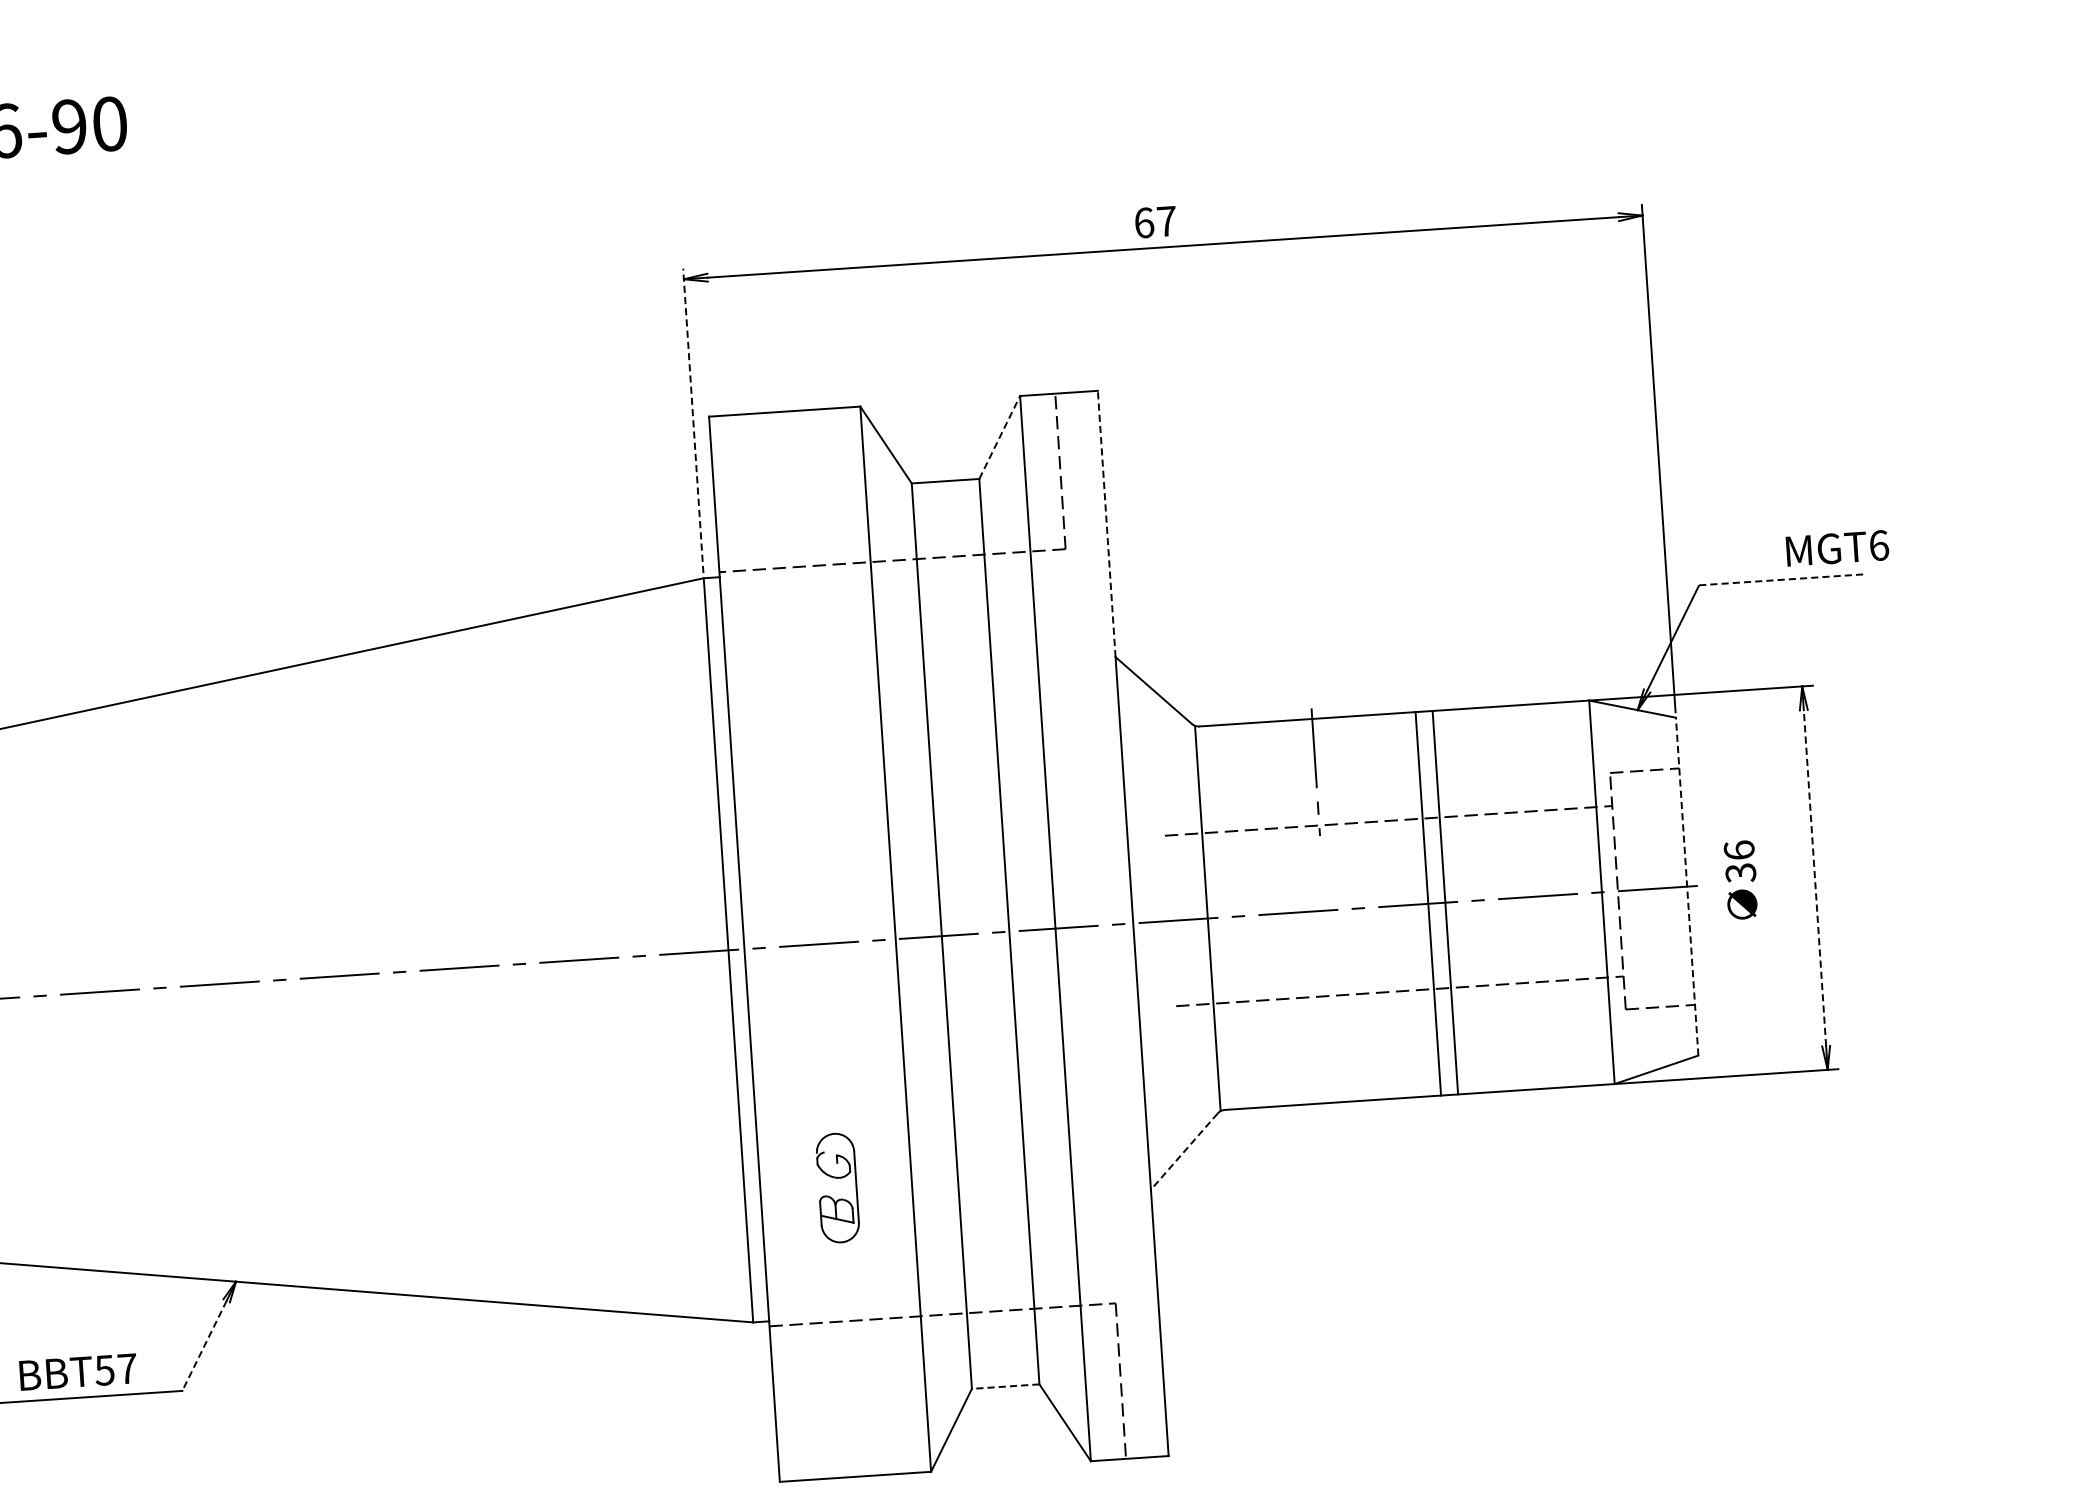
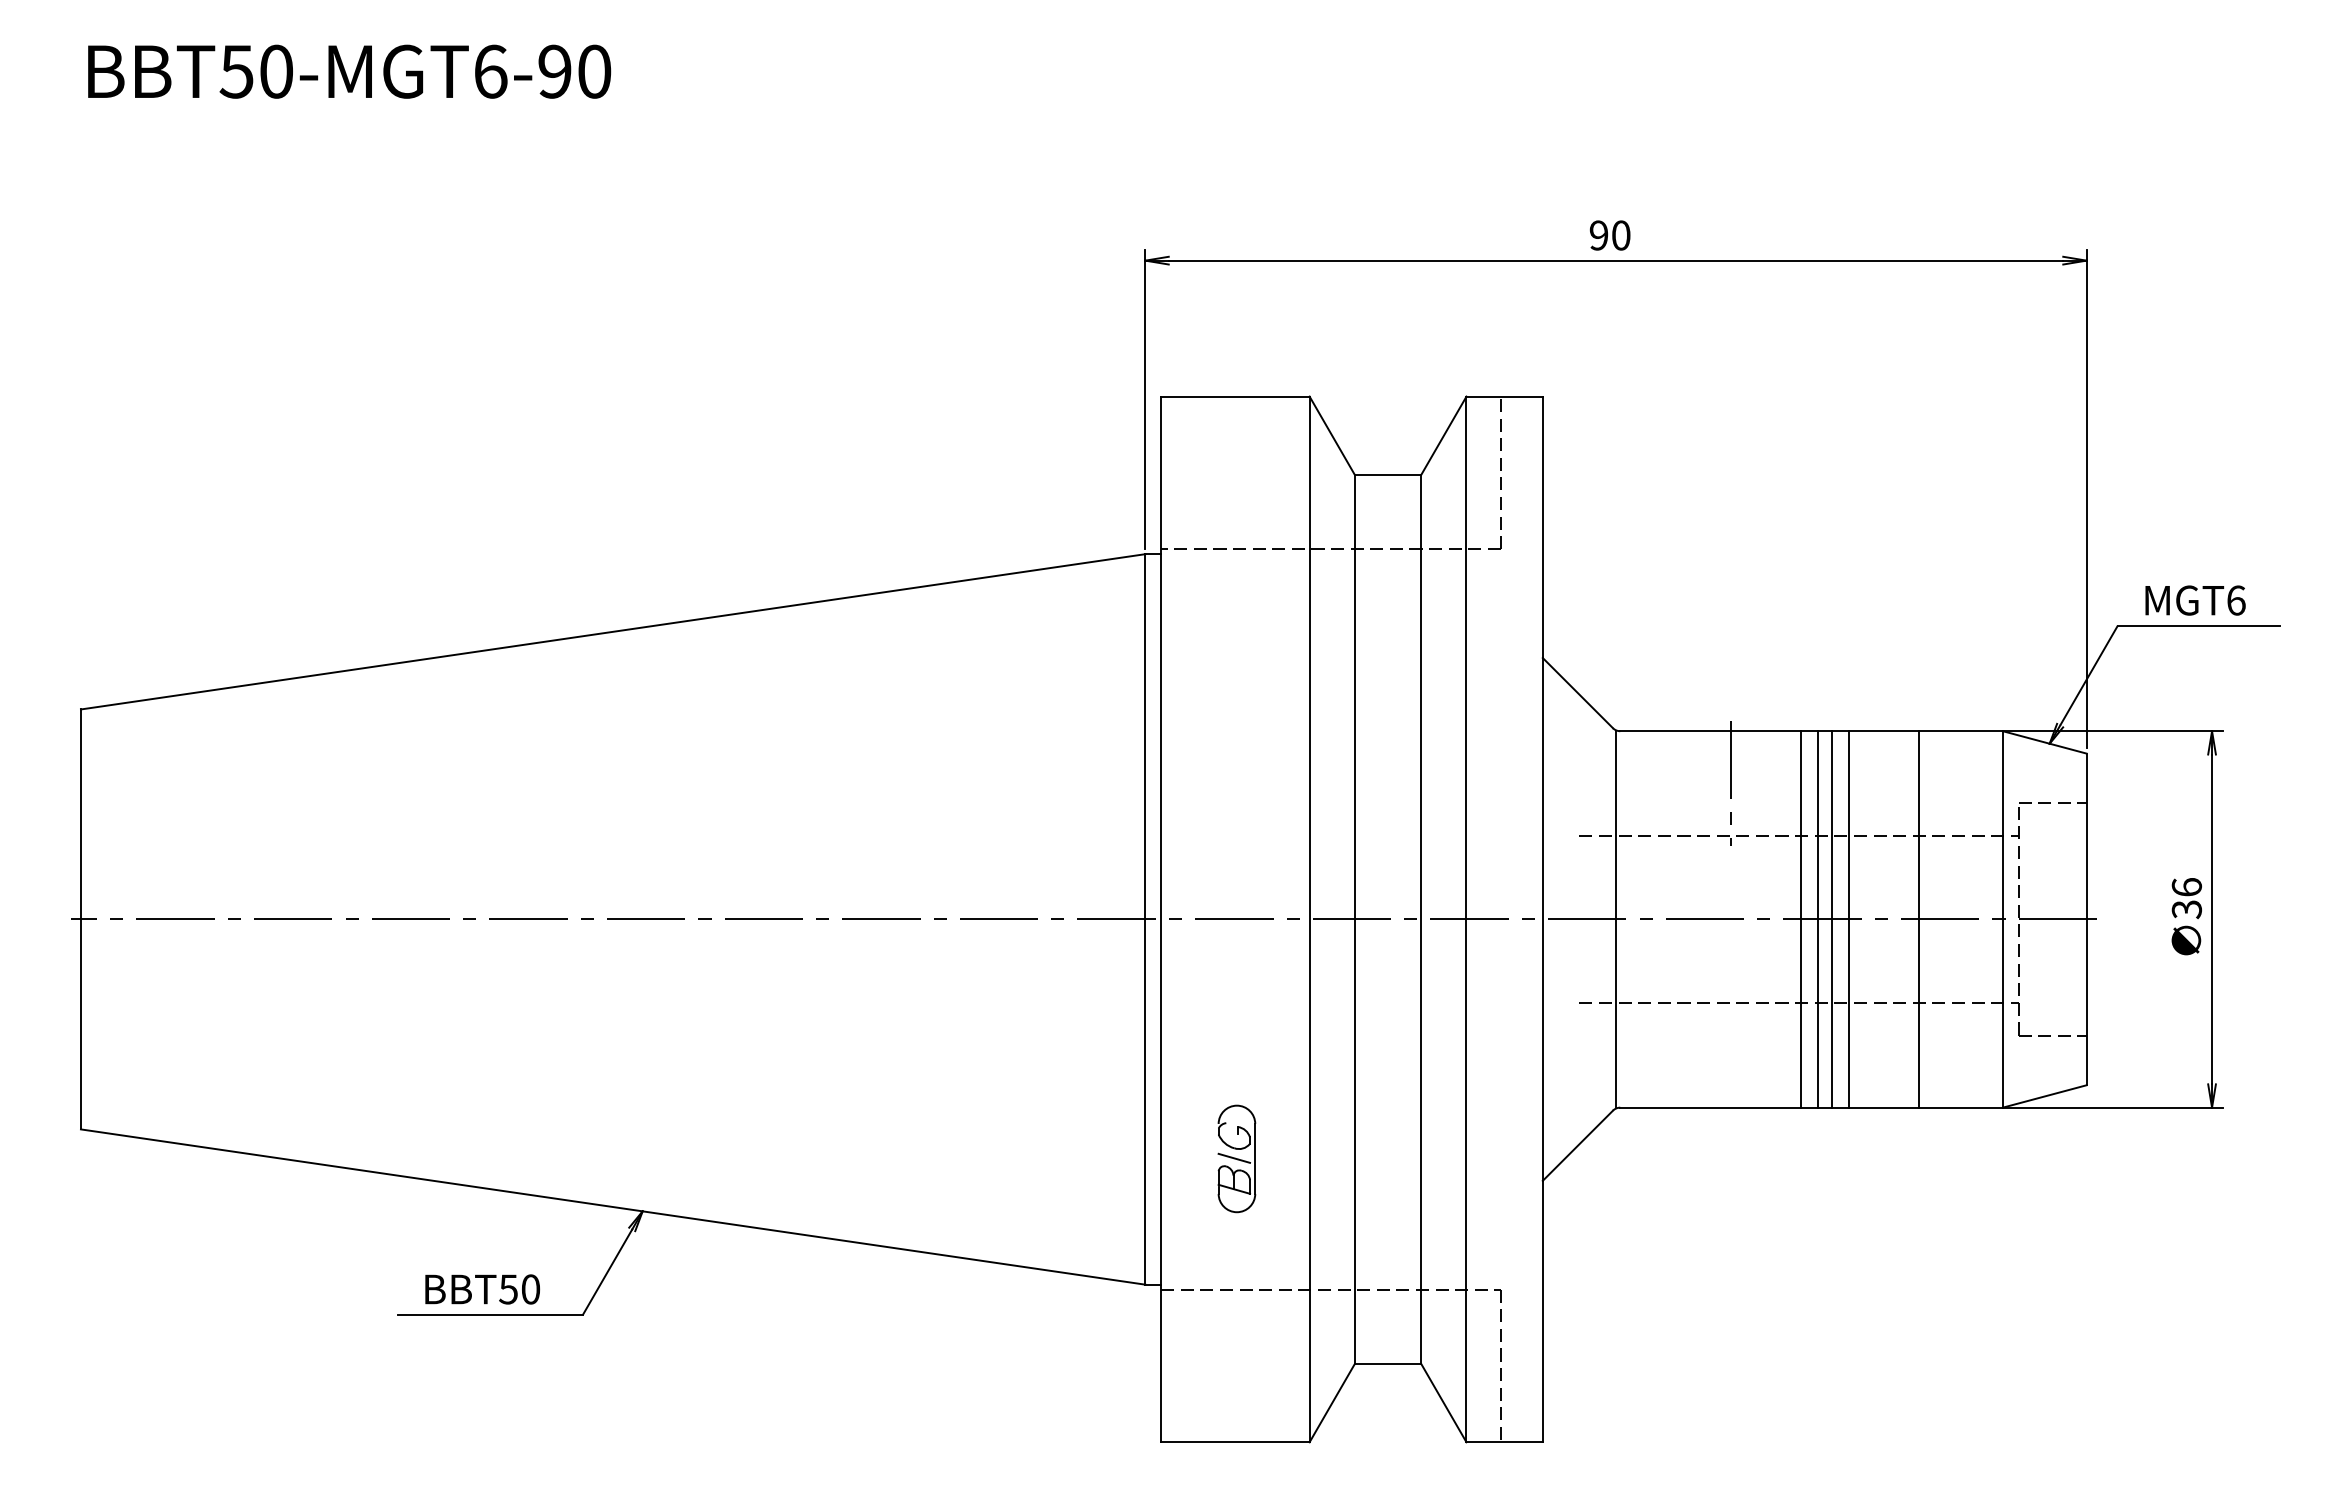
text: (1154, 222) -> (1609, 235), 67 -> 90
line: (693, 420) -> (1145, 399), dashed -> solid
line: (1000, 437) -> (1444, 435), dashed -> solid
line: (1106, 524) -> (1542, 527), dashed -> solid
text: (1837, 548) -> (2195, 600), moved
line: (1781, 579) -> (2198, 625), dashed -> solid
line: (1815, 878) -> (2212, 919), dashed -> solid
text: (1740, 880) -> (2186, 916), moved
line: (1687, 886) -> (2086, 919), dashed -> solid
line: (1516, 898) -> (1919, 919), added
line: (1413, 904) -> (1817, 919), added
line: (1396, 906) -> (1801, 919), added
line: (1183, 1151) -> (1577, 1145), dashed -> solid
line: (835, 1186) -> (1234, 1157), added
line: (204, 1346) -> (607, 1272), dashed -> solid
text: (127, 1368) -> (530, 1289), BBT57 -> BBT50
line: (1005, 1386) -> (1387, 1363), dashed -> solid

